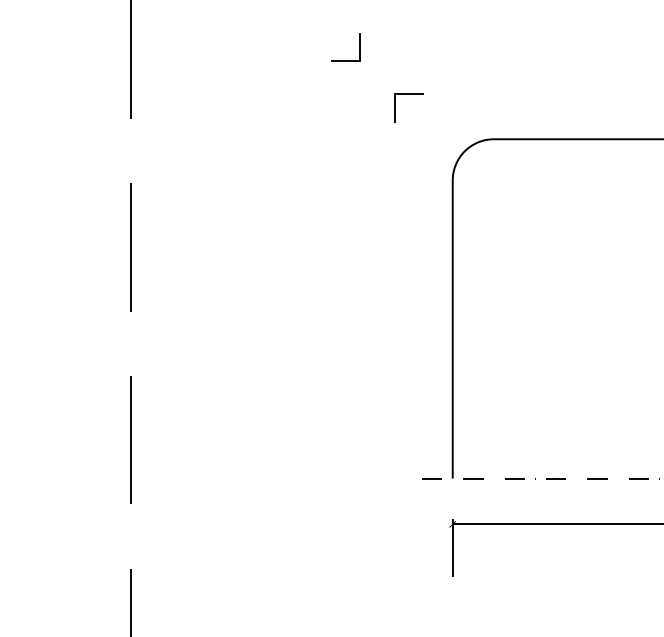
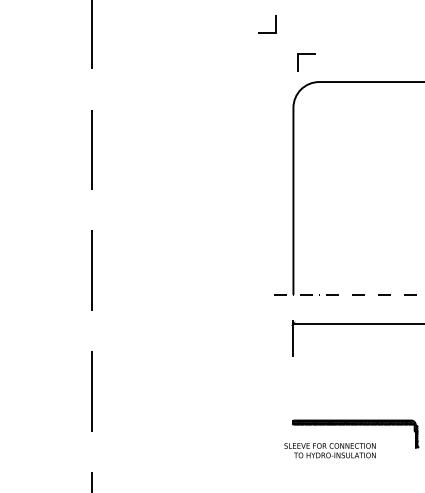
part: (360, 61) -> (276, 33), moved

